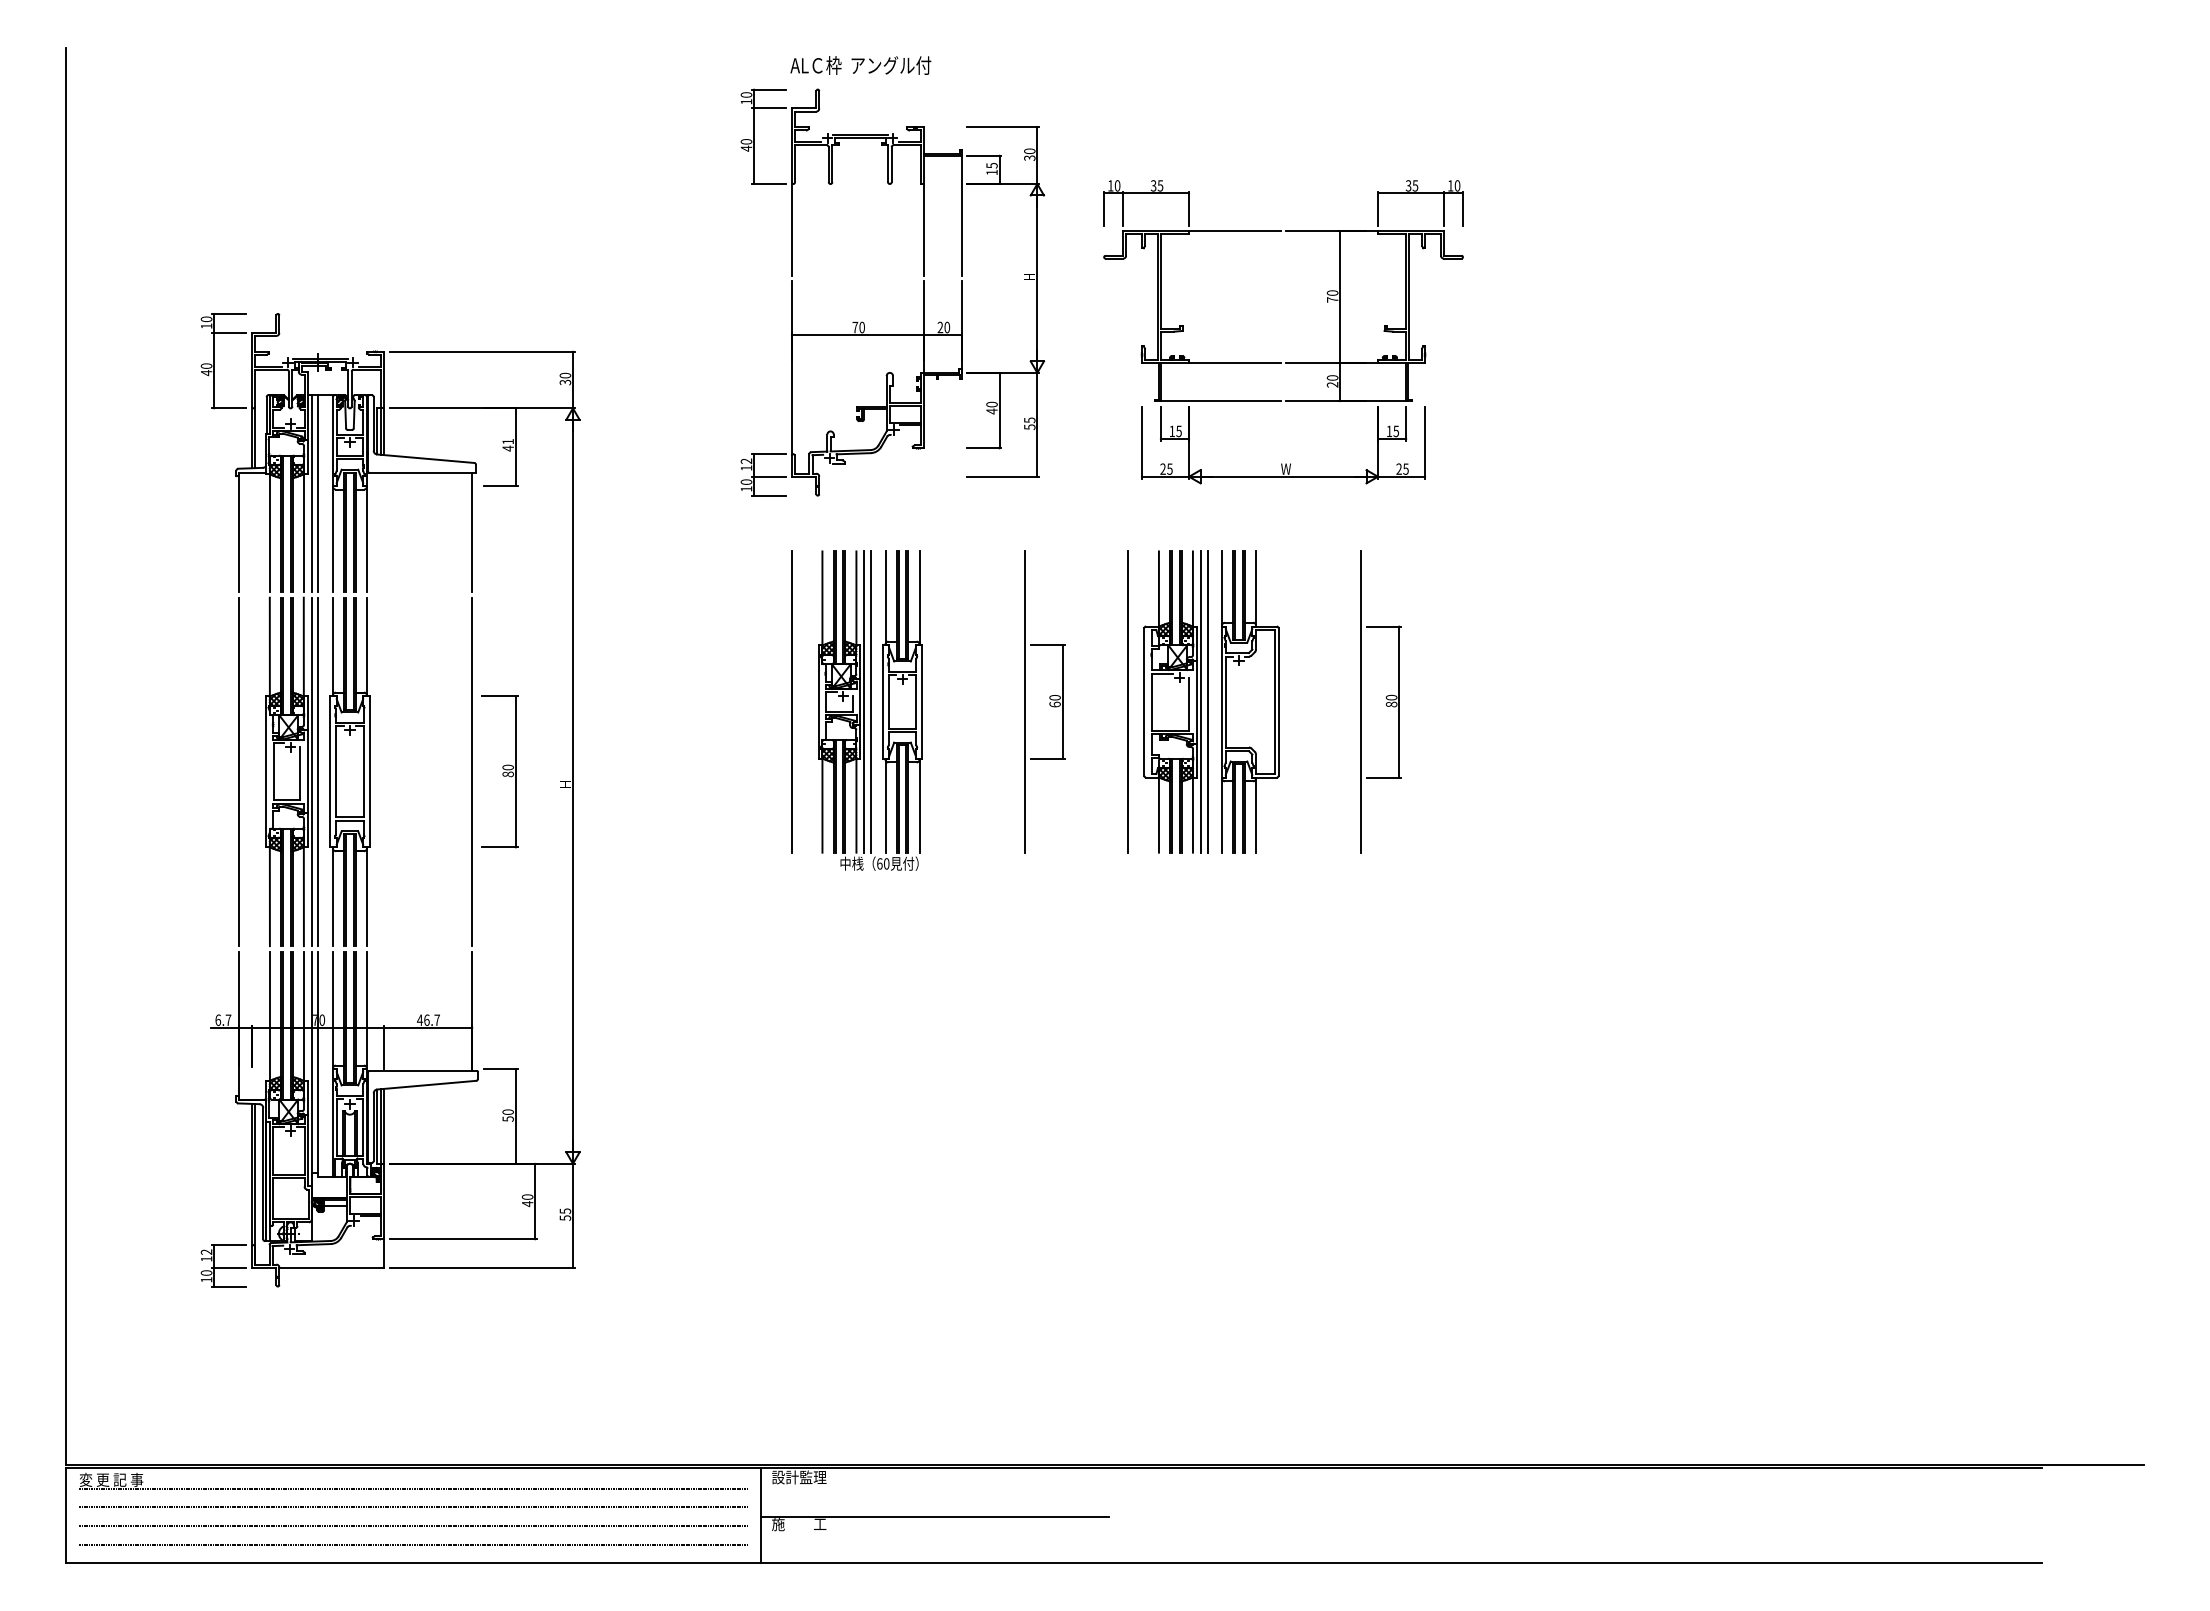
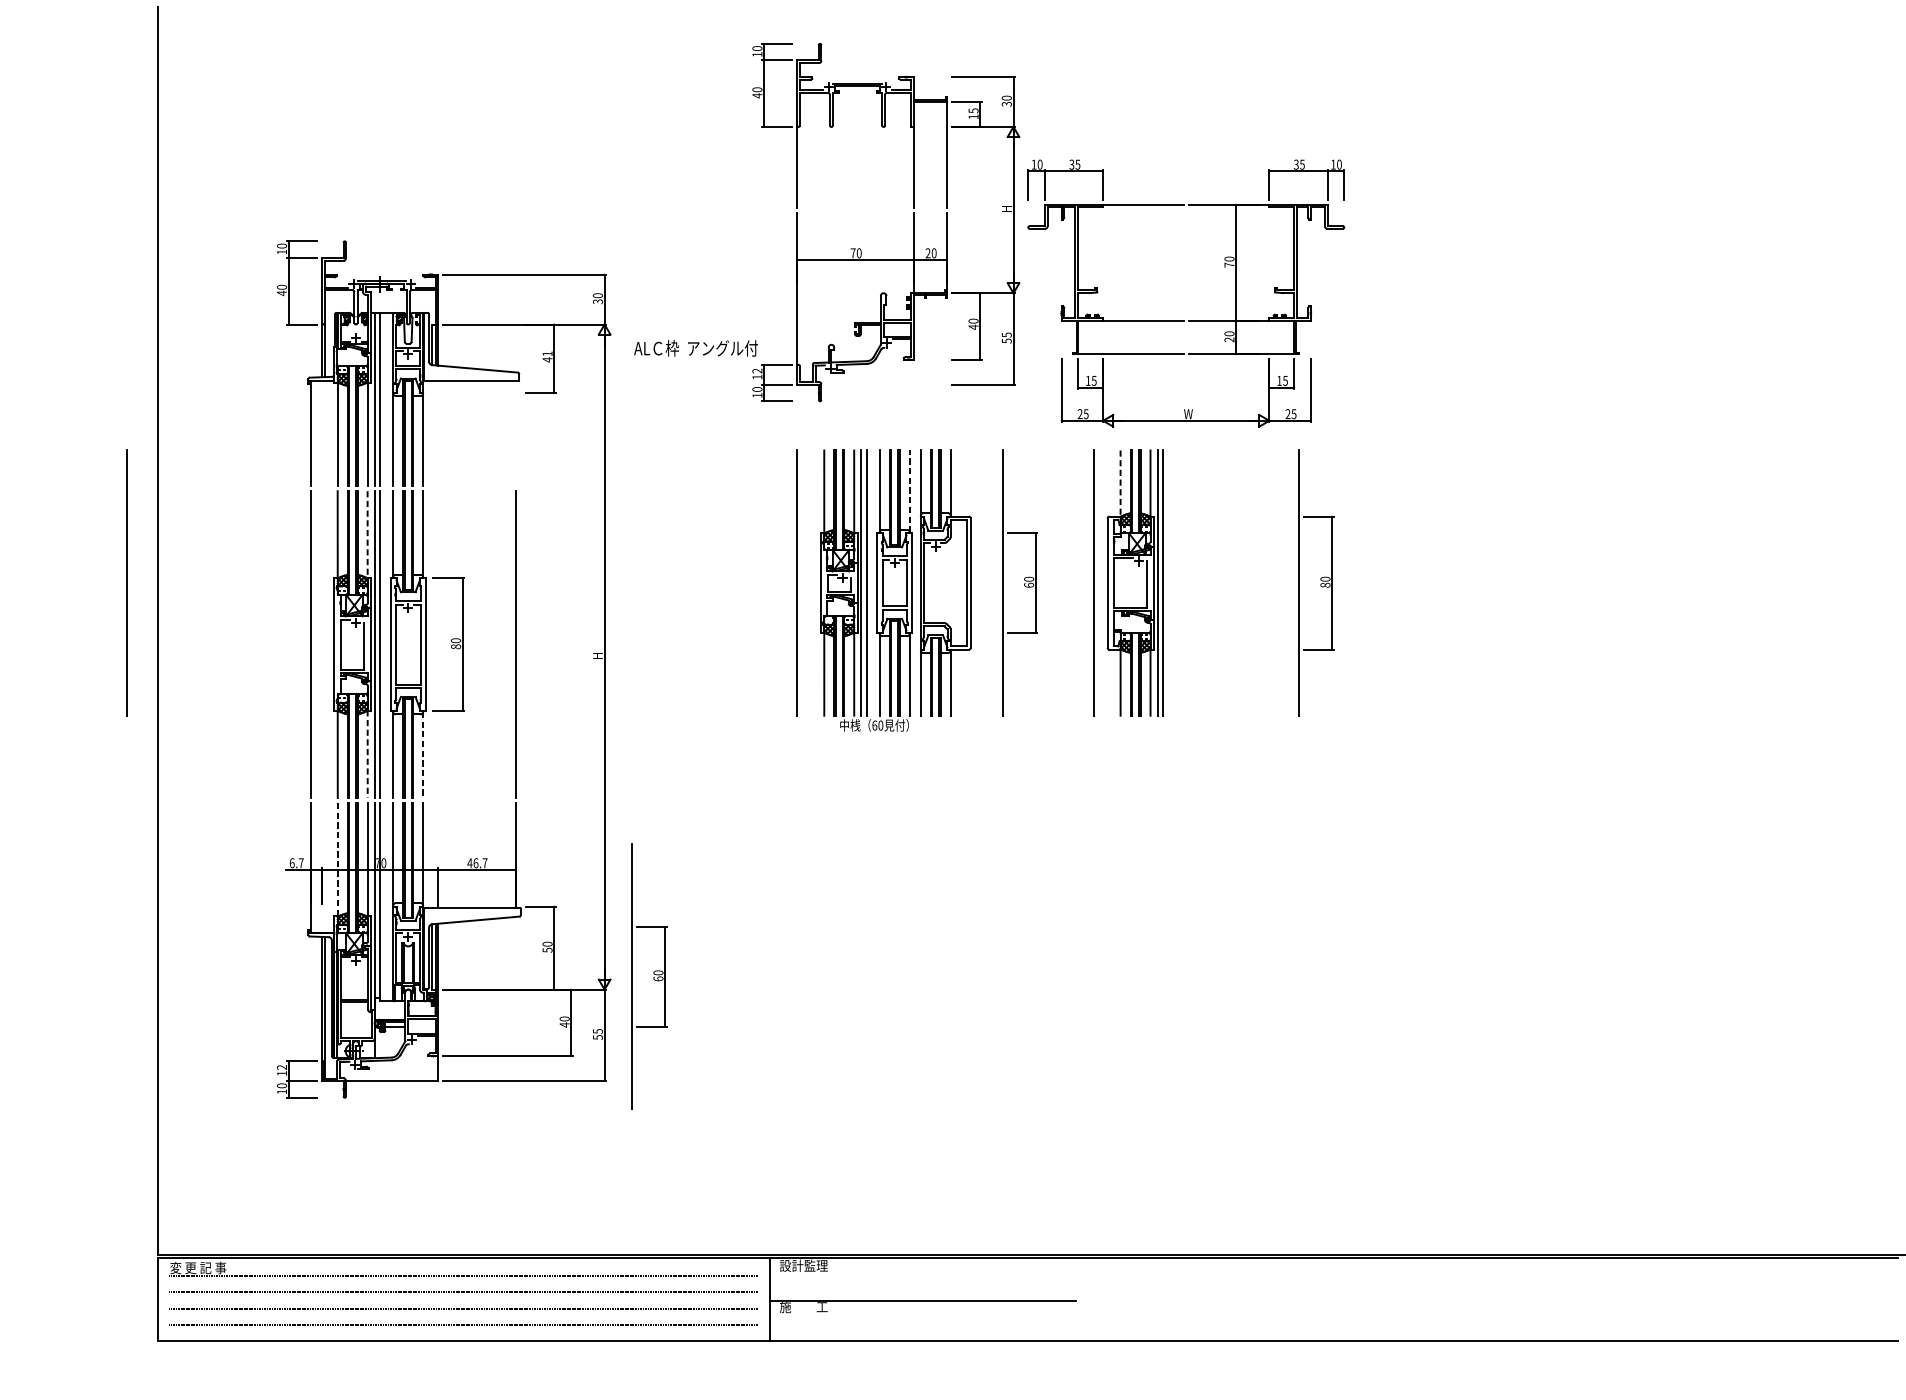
text: (860, 65) -> (695, 348), moved
part: (1281, 362) -> (1184, 320), moved
line: (472, 532) -> (516, 433), removed
line: (1158, 589) -> (1120, 483), solid -> dashed
line: (919, 597) -> (909, 491), solid -> dashed
line: (303, 647) -> (367, 535), solid -> dashed
line: (29, 701) -> (126, 582), added
part: (1250, 701) -> (945, 582), moved
part: (499, 771) -> (448, 644), moved
line: (303, 896) -> (367, 754), solid -> dashed
line: (366, 897) -> (422, 755), solid -> dashed
line: (269, 1016) -> (337, 859), solid -> dashed
part: (623, 1148) -> (649, 976), added

